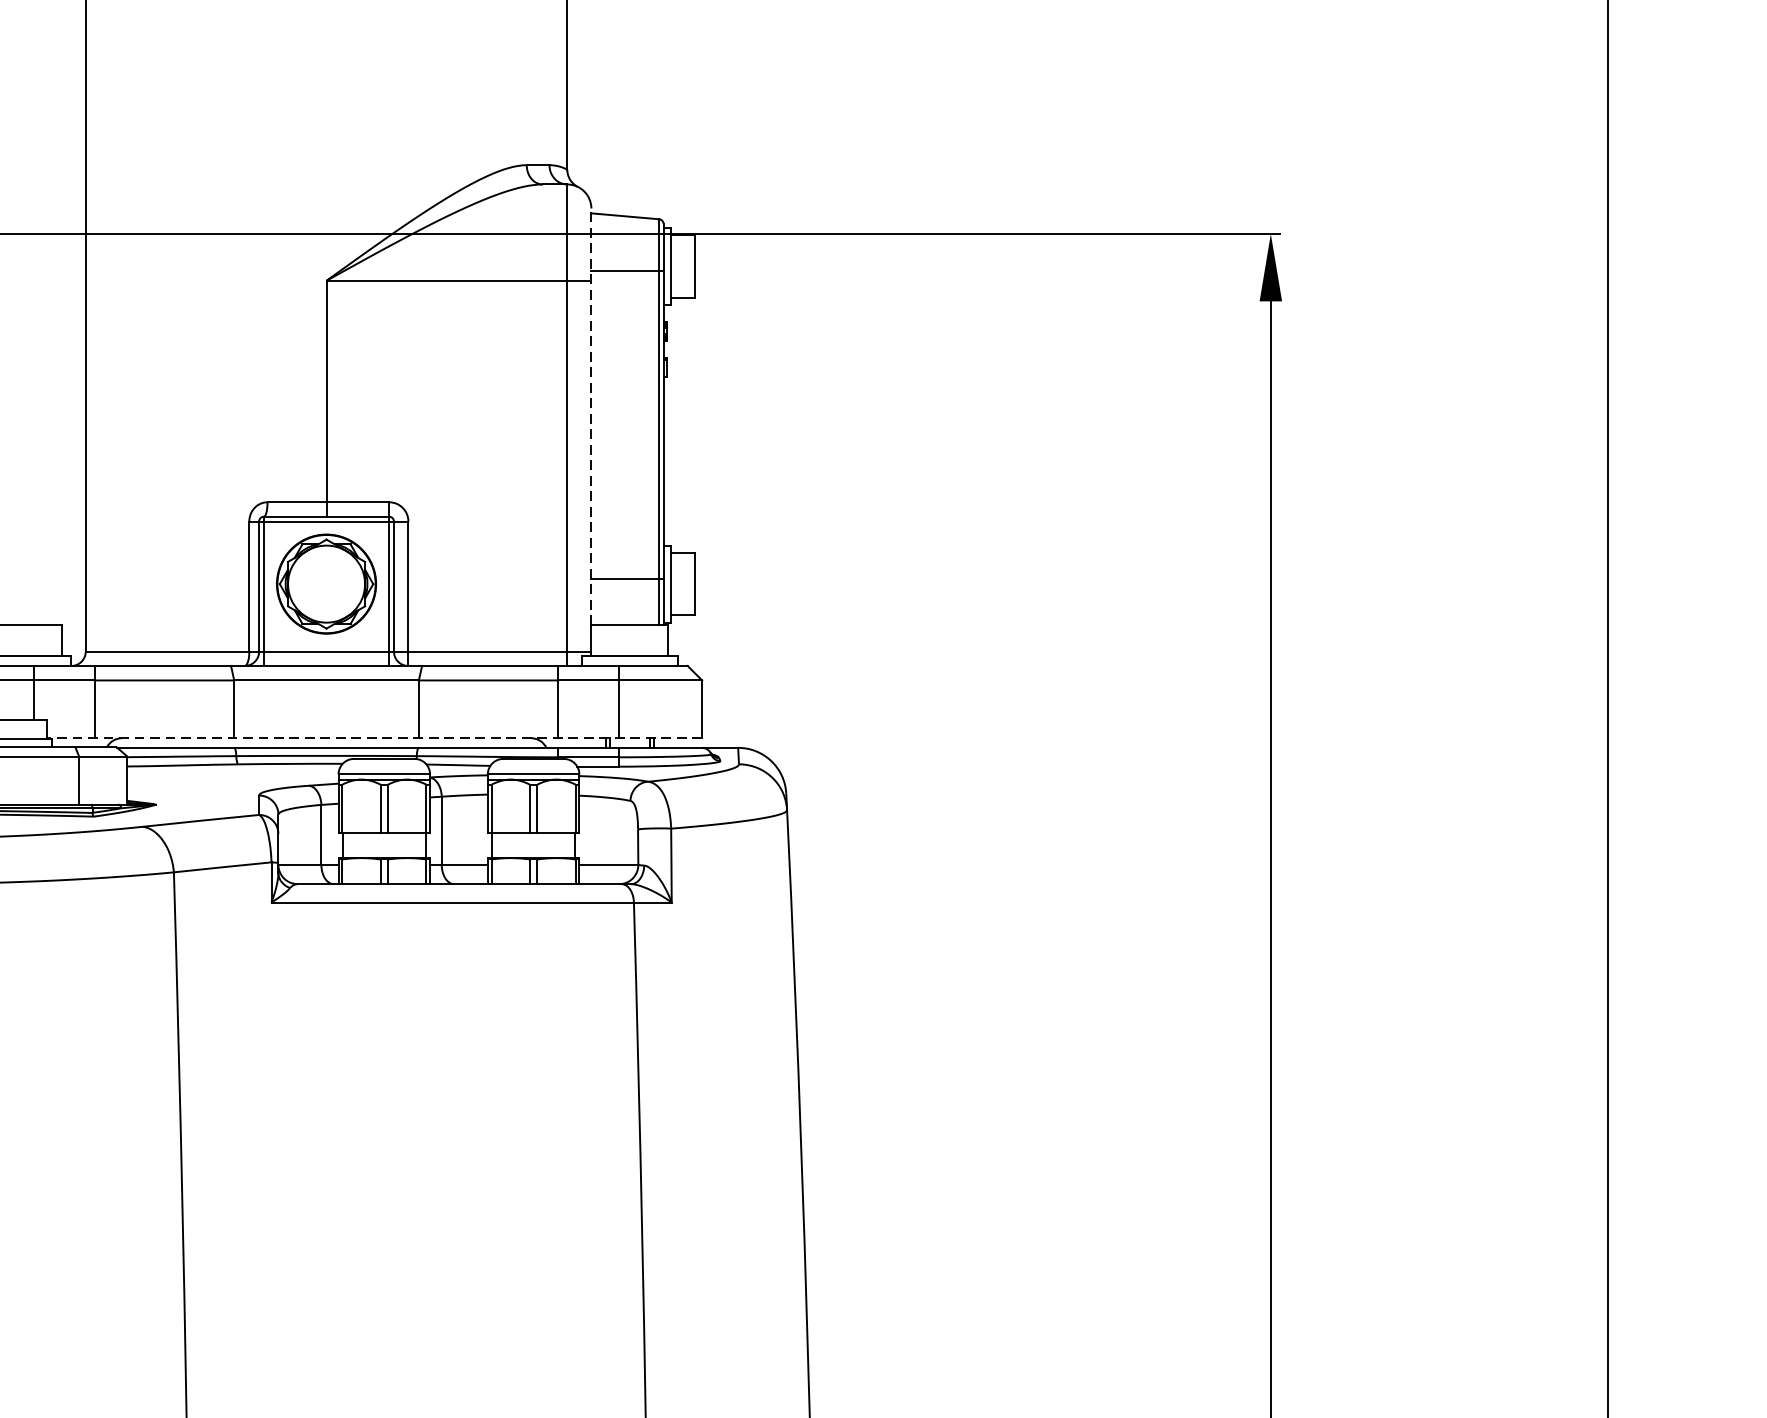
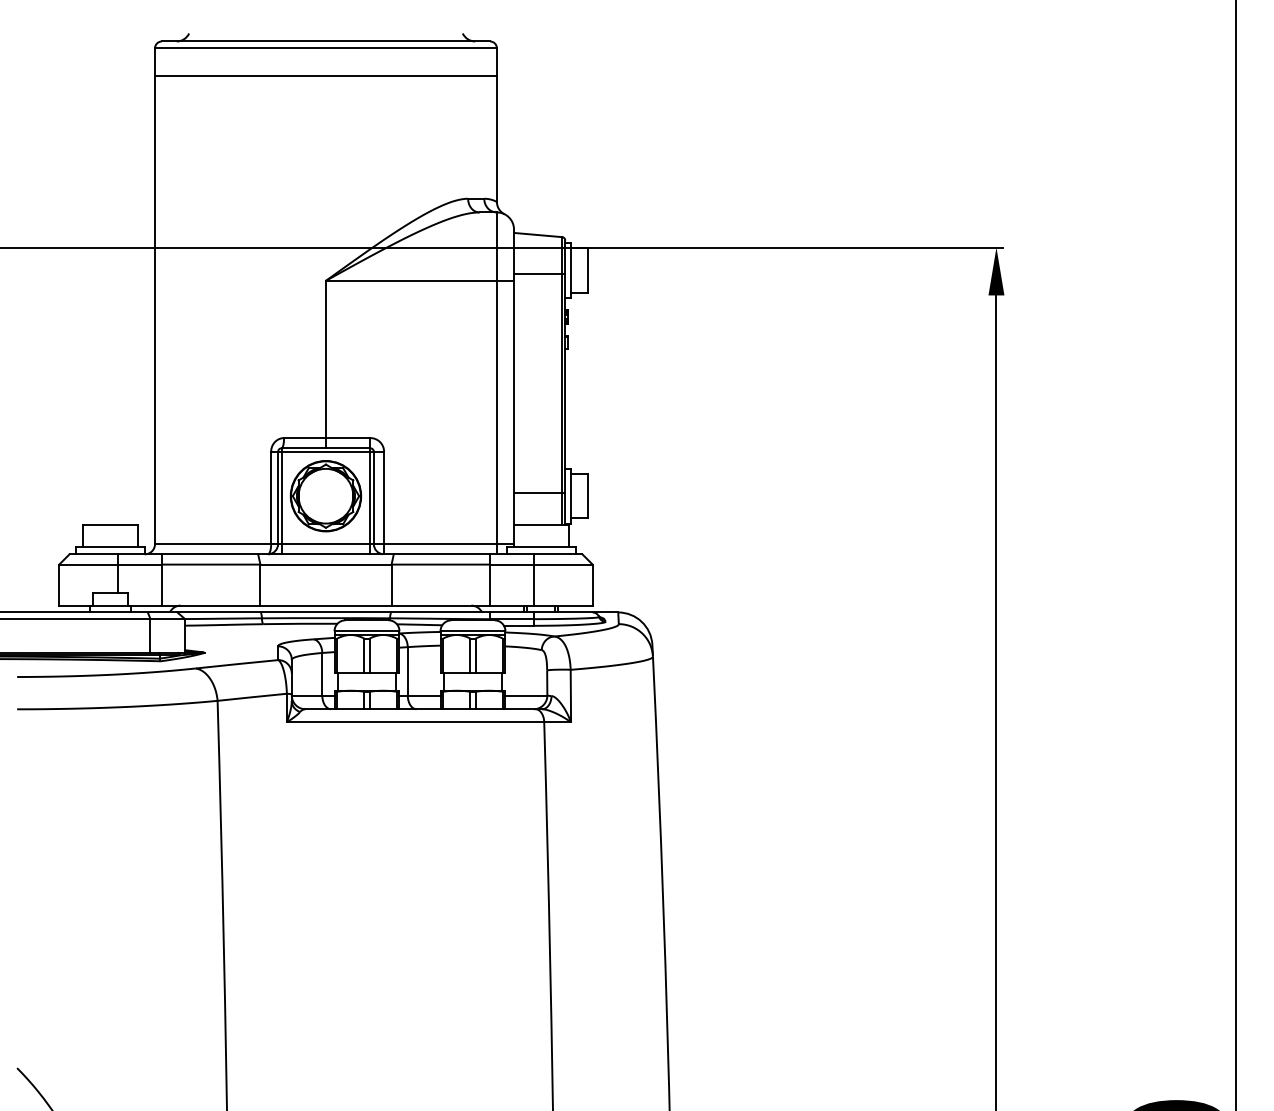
line: (592, 416) -> (514, 377), dashed -> solid
line: (375, 738) -> (360, 605), dashed -> solid

